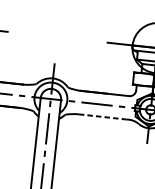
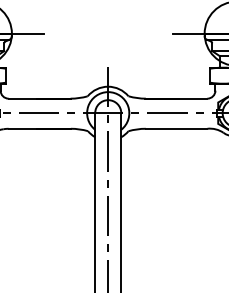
line: (102, 116) -> (176, 128), dashed -> solid

